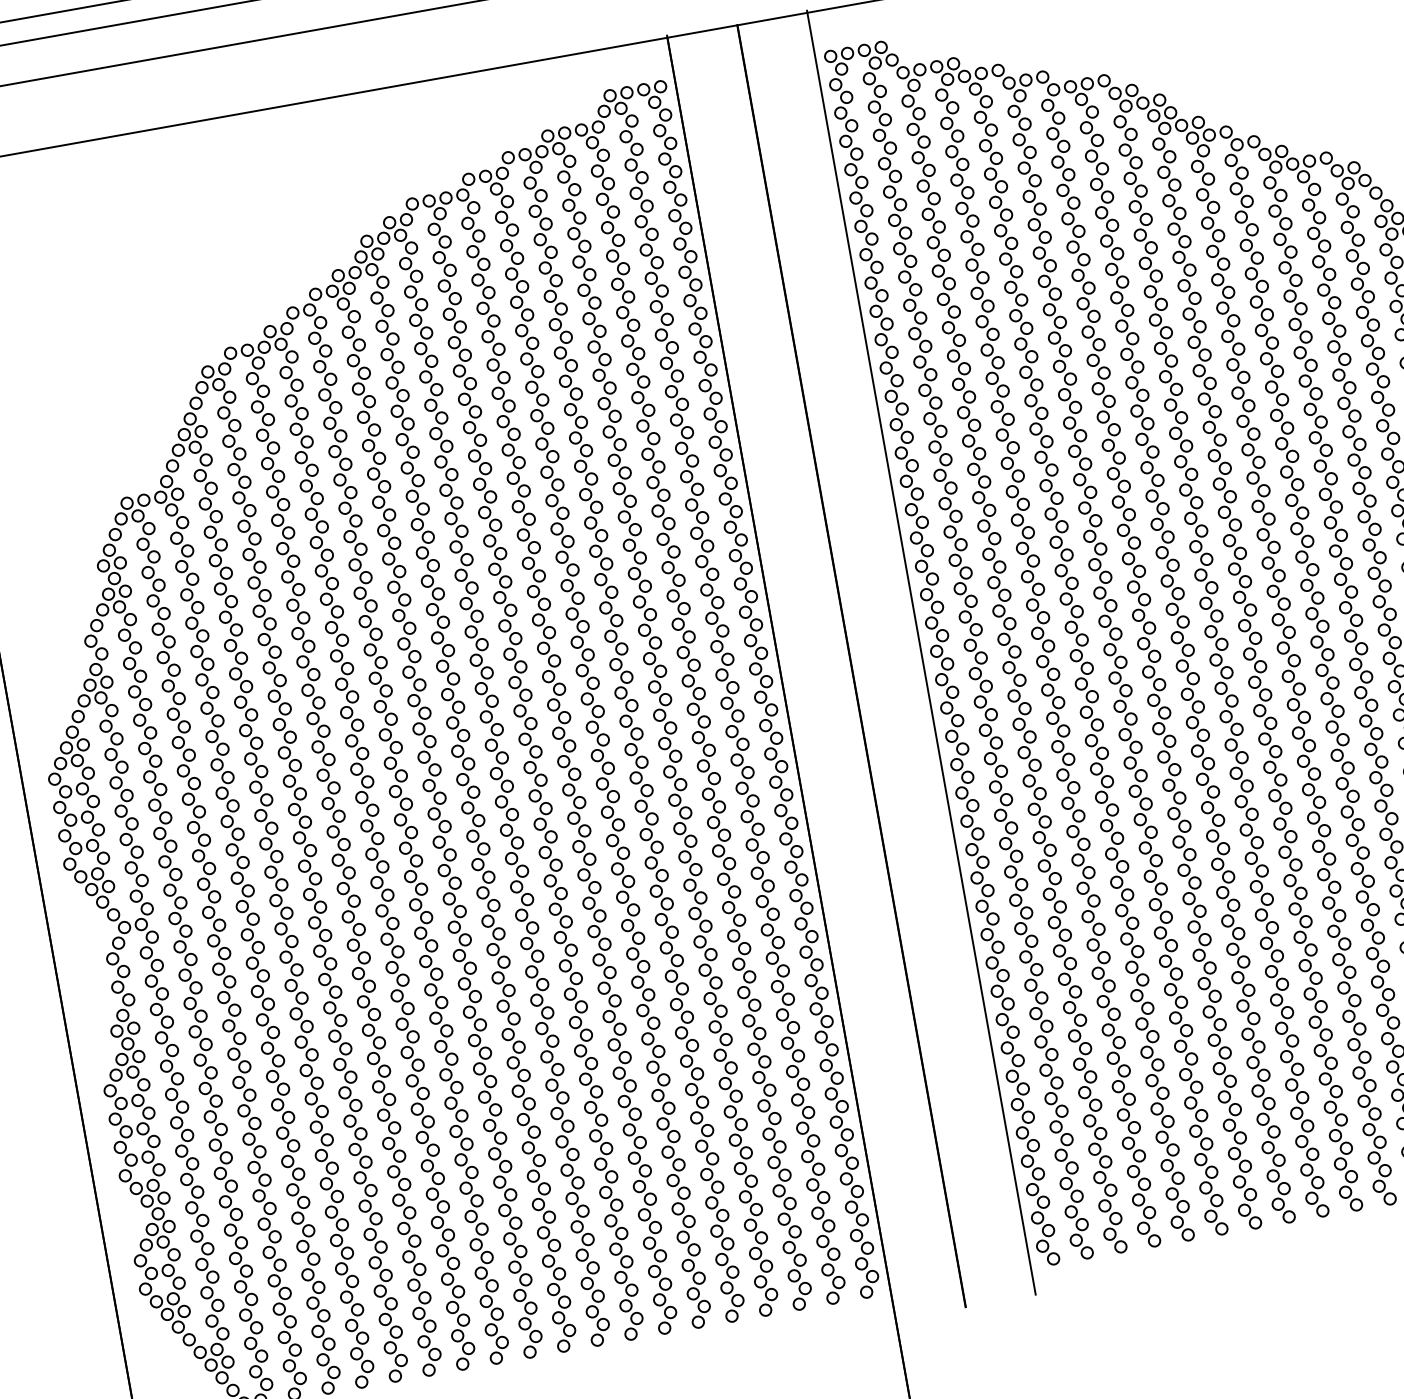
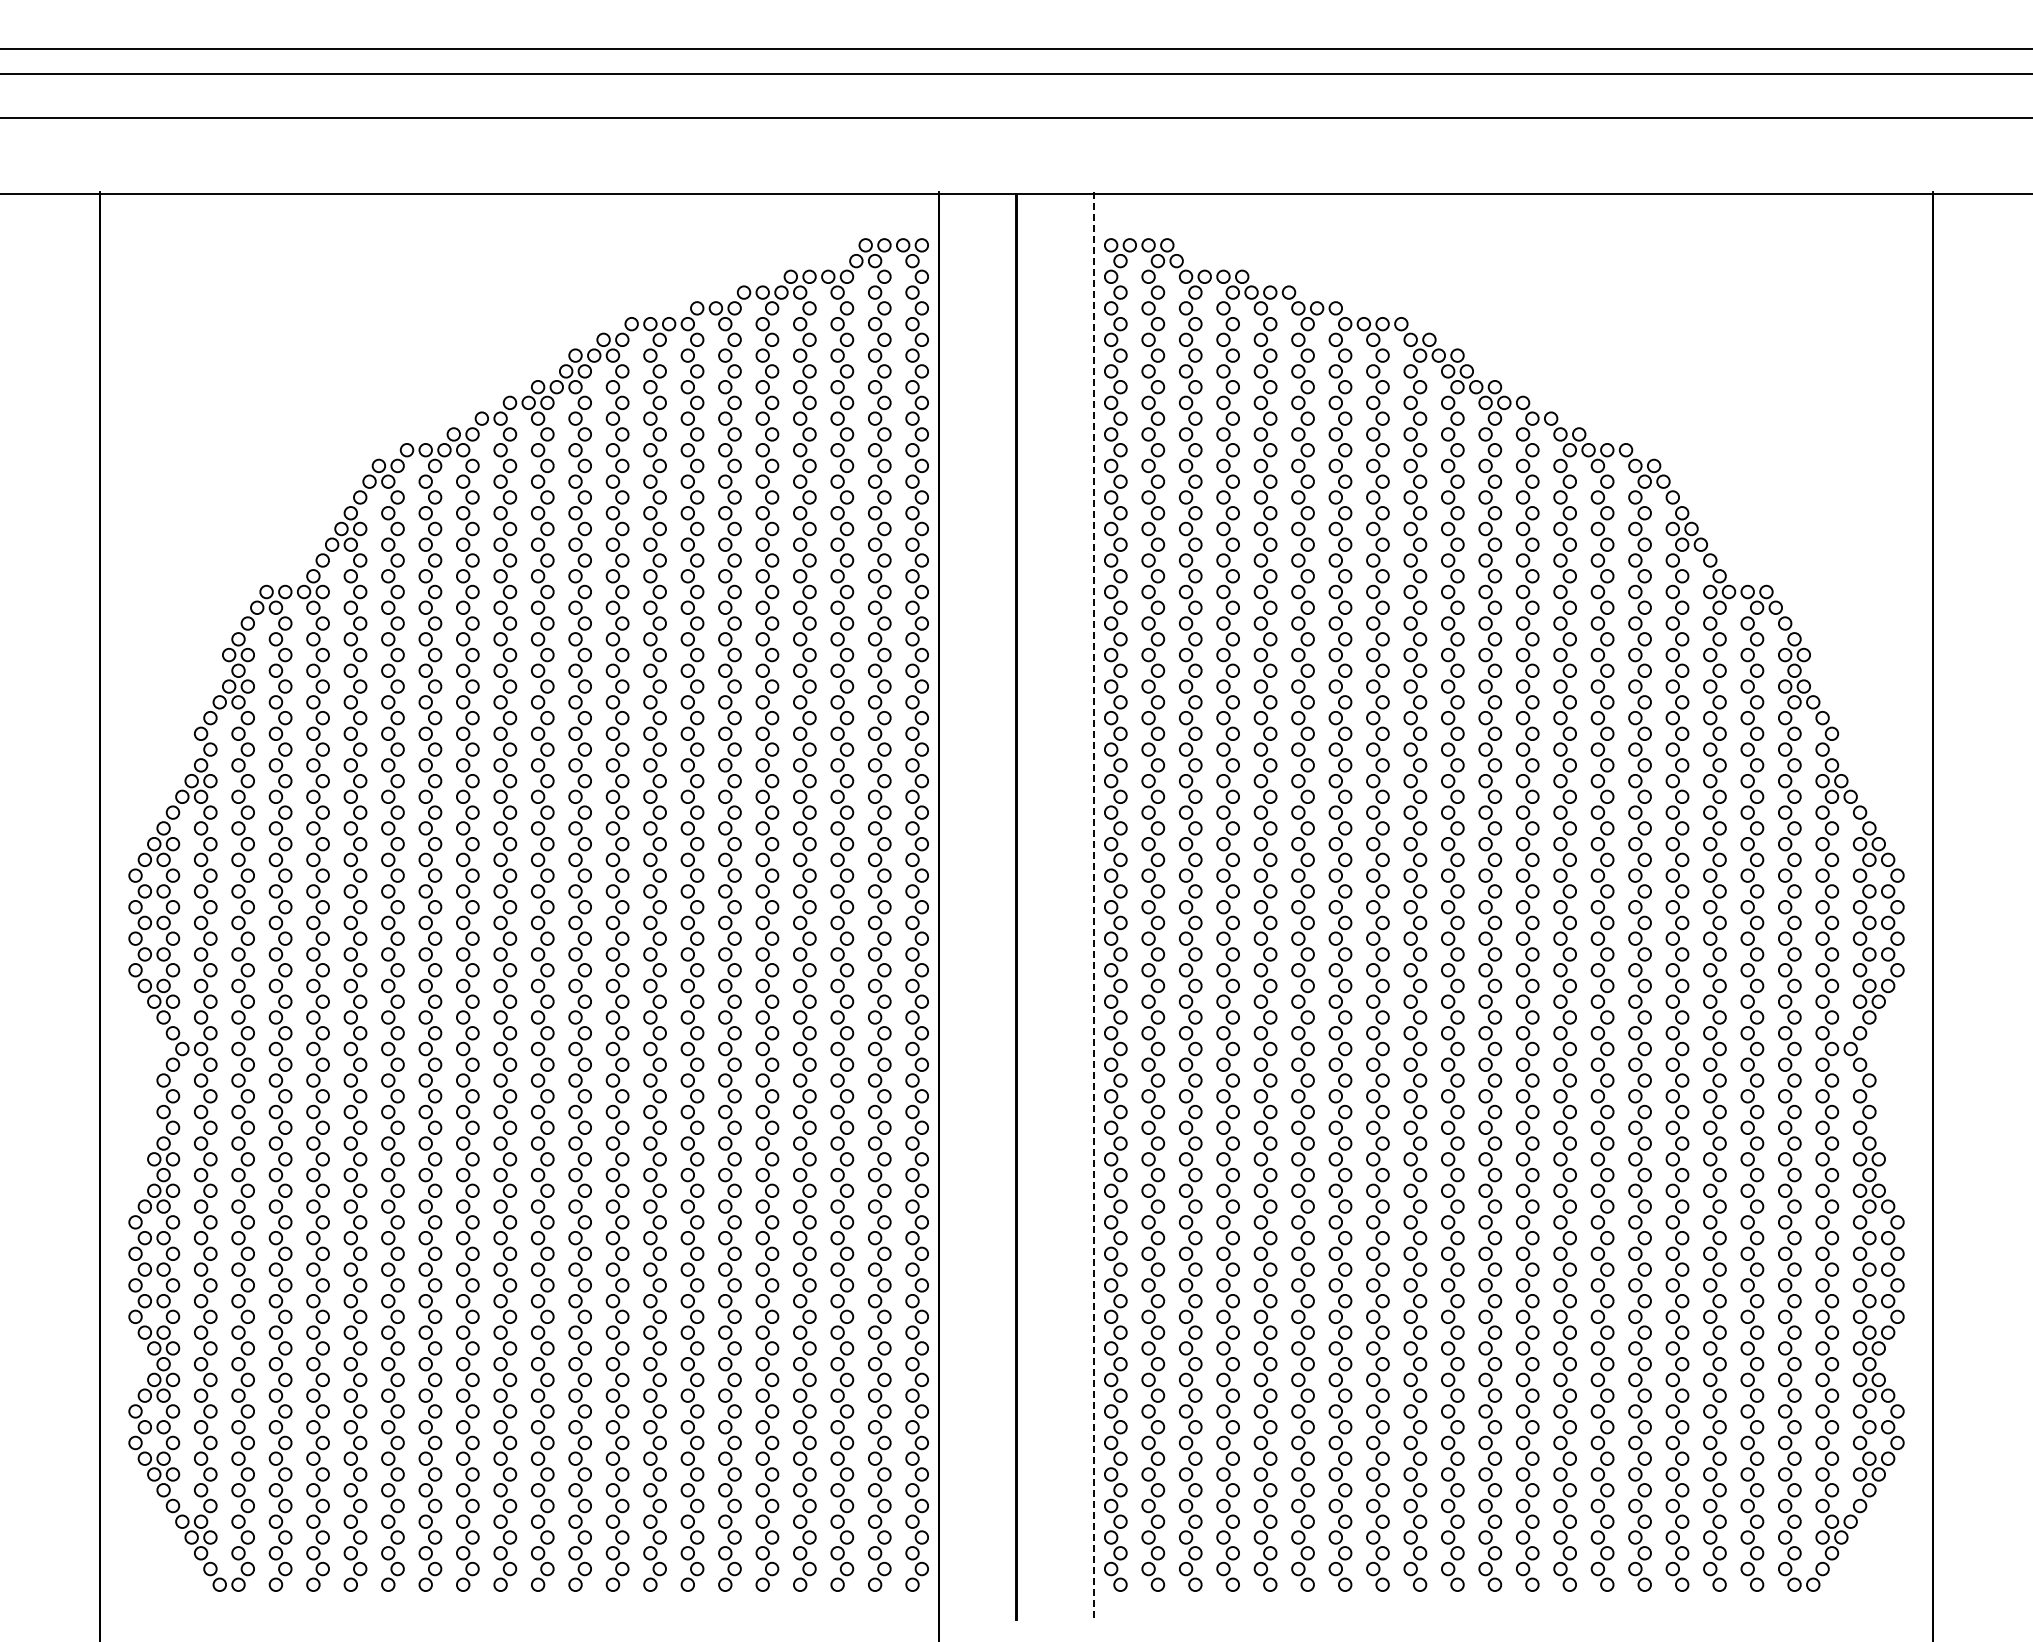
line: (921, 653) -> (1094, 906), solid -> dashed

